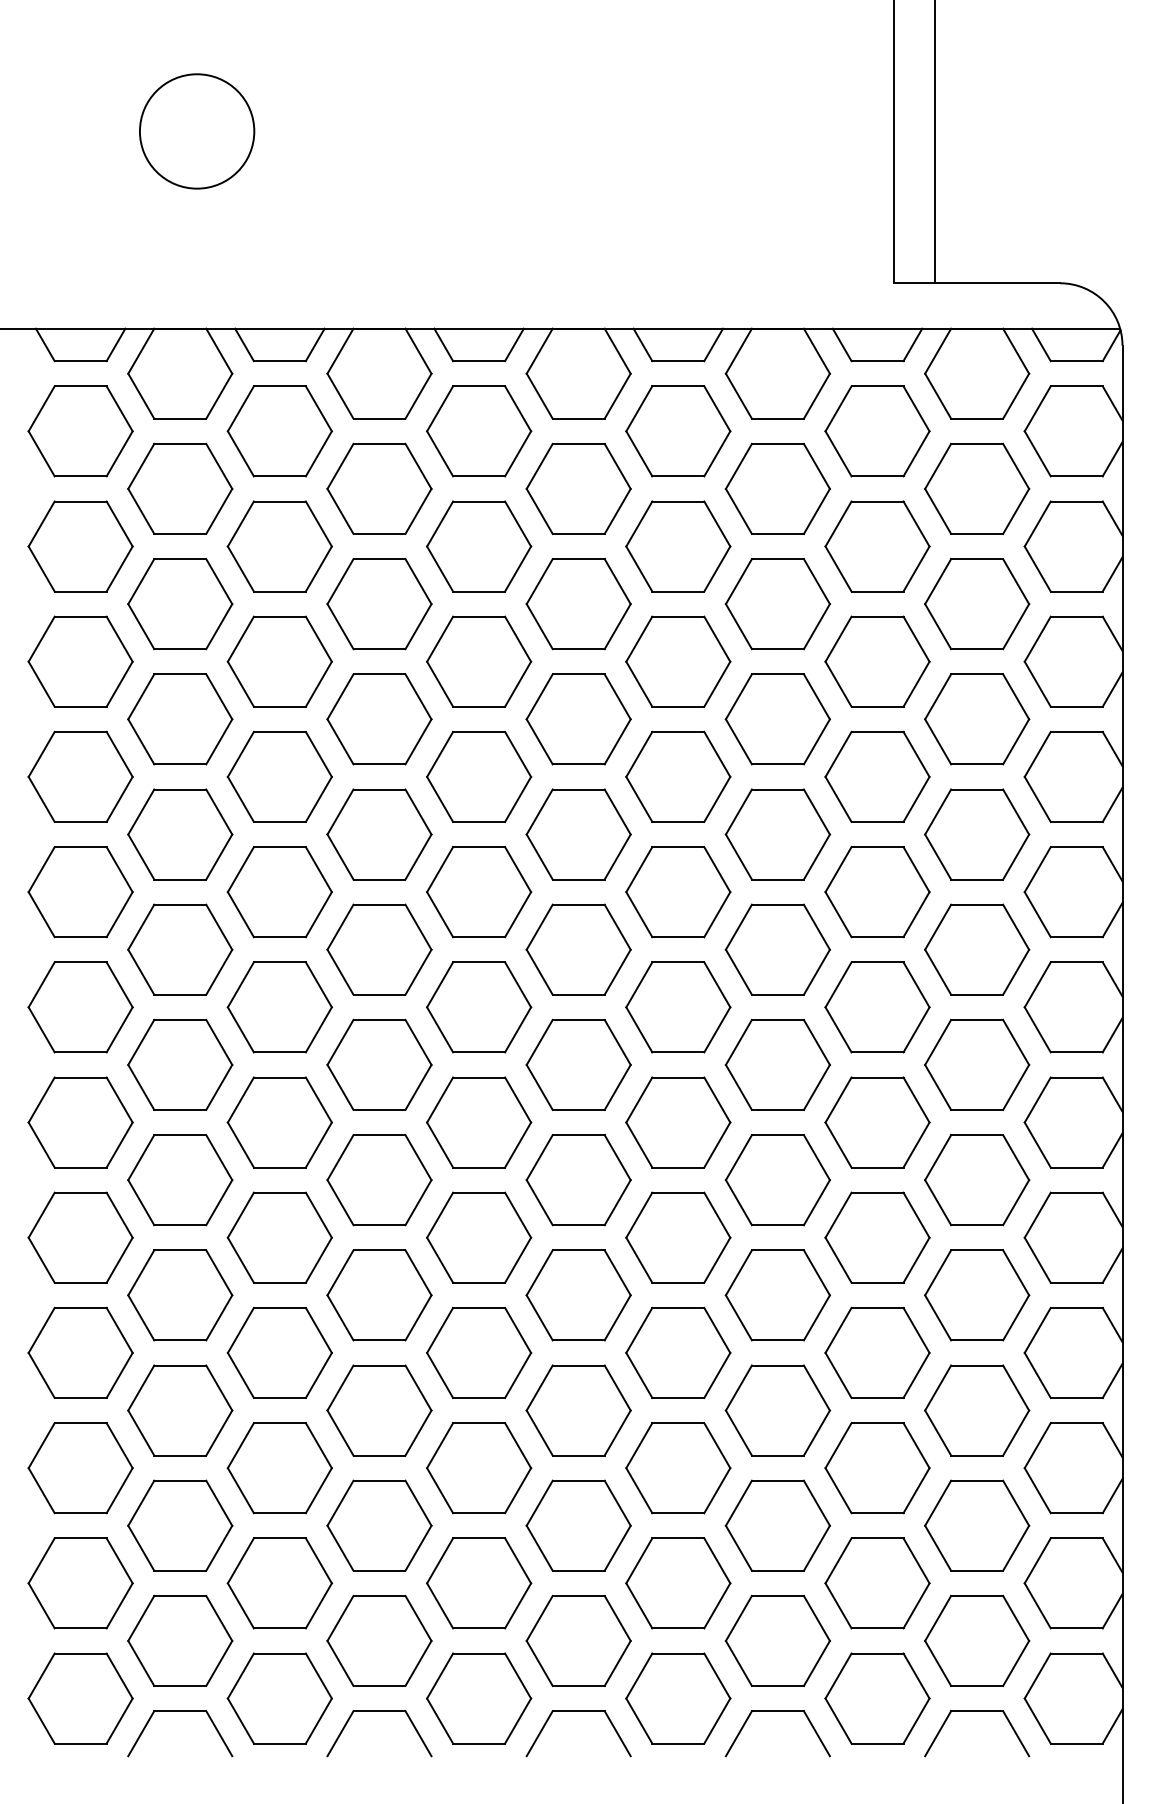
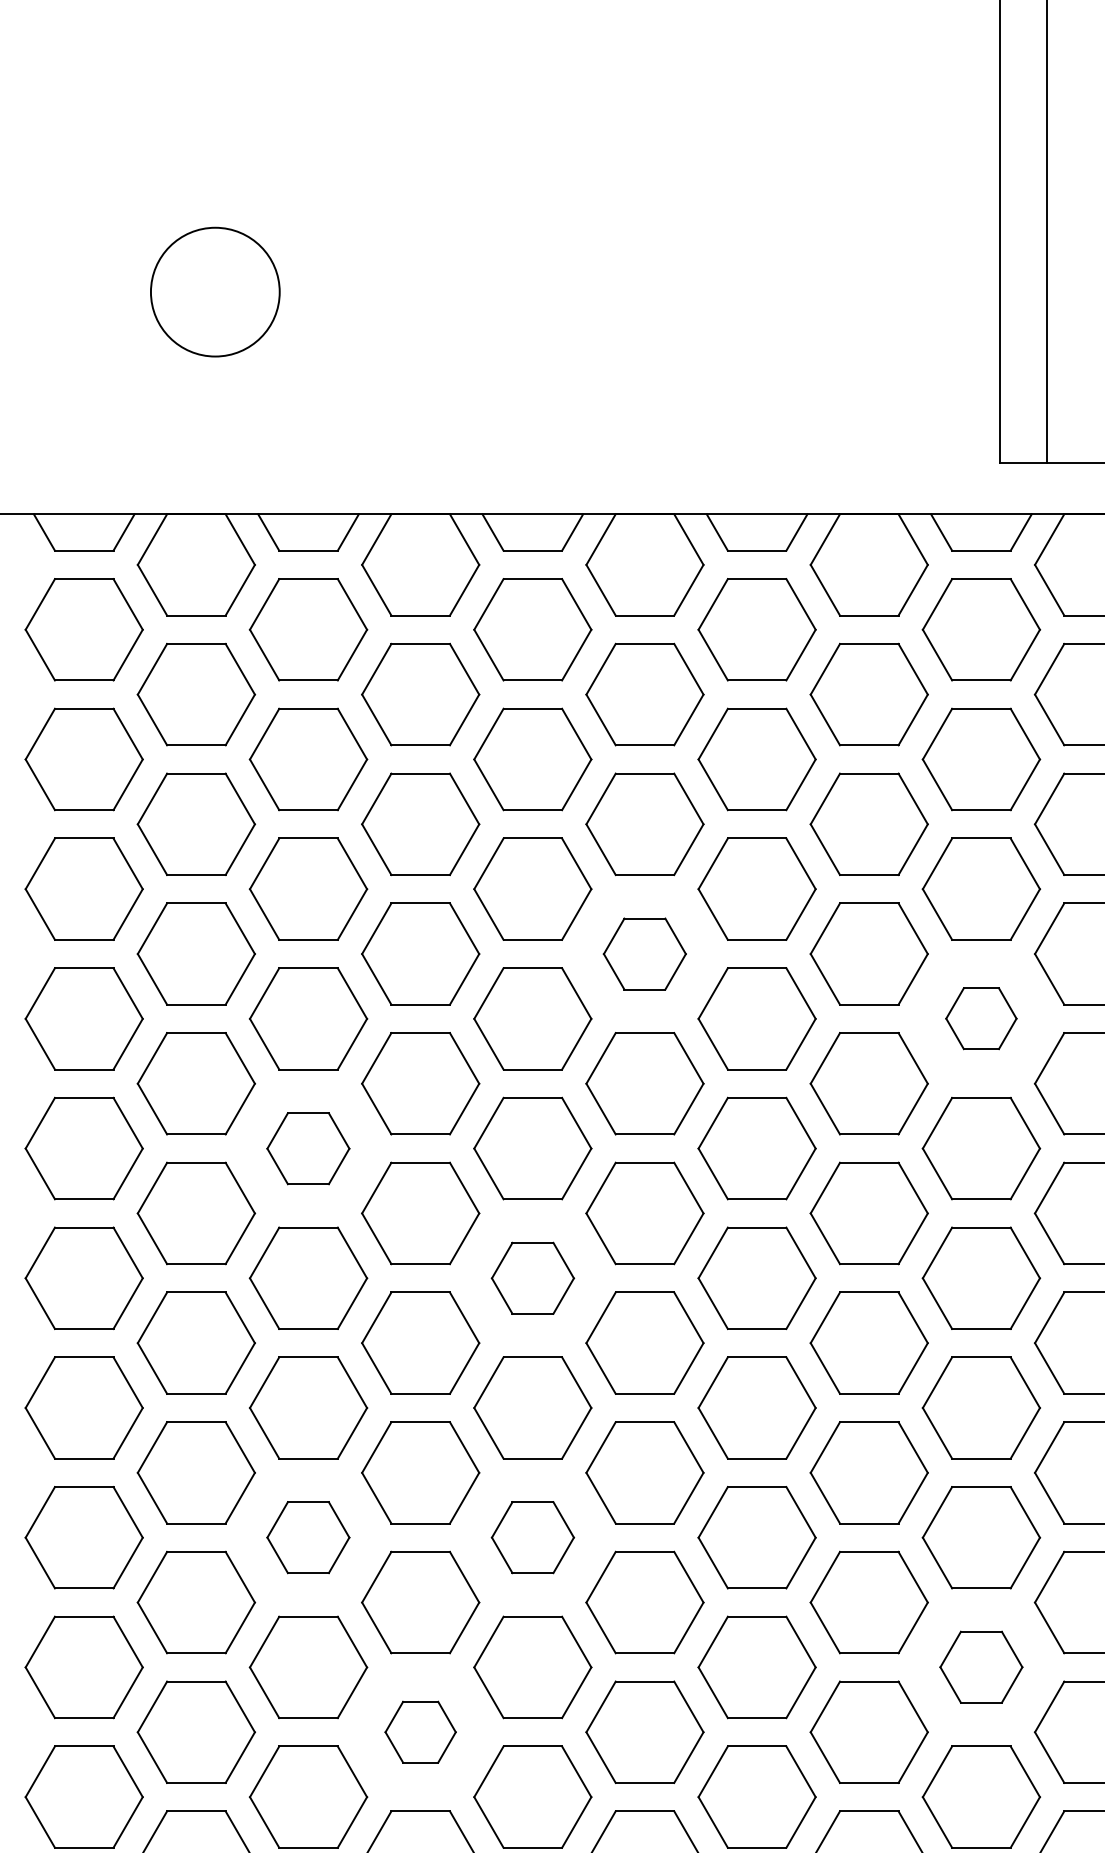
part: (578, 719) -> (644, 954), size x0.7
part: (877, 776) -> (981, 1018), size x0.6
part: (279, 892) -> (308, 1149), size x0.7
part: (479, 1007) -> (533, 1278), size x0.7
part: (279, 1237) -> (308, 1537), size x0.7
part: (479, 1237) -> (533, 1537), size x0.7
part: (877, 1352) -> (981, 1666), size x0.7
part: (379, 1410) -> (420, 1732), size x0.6

